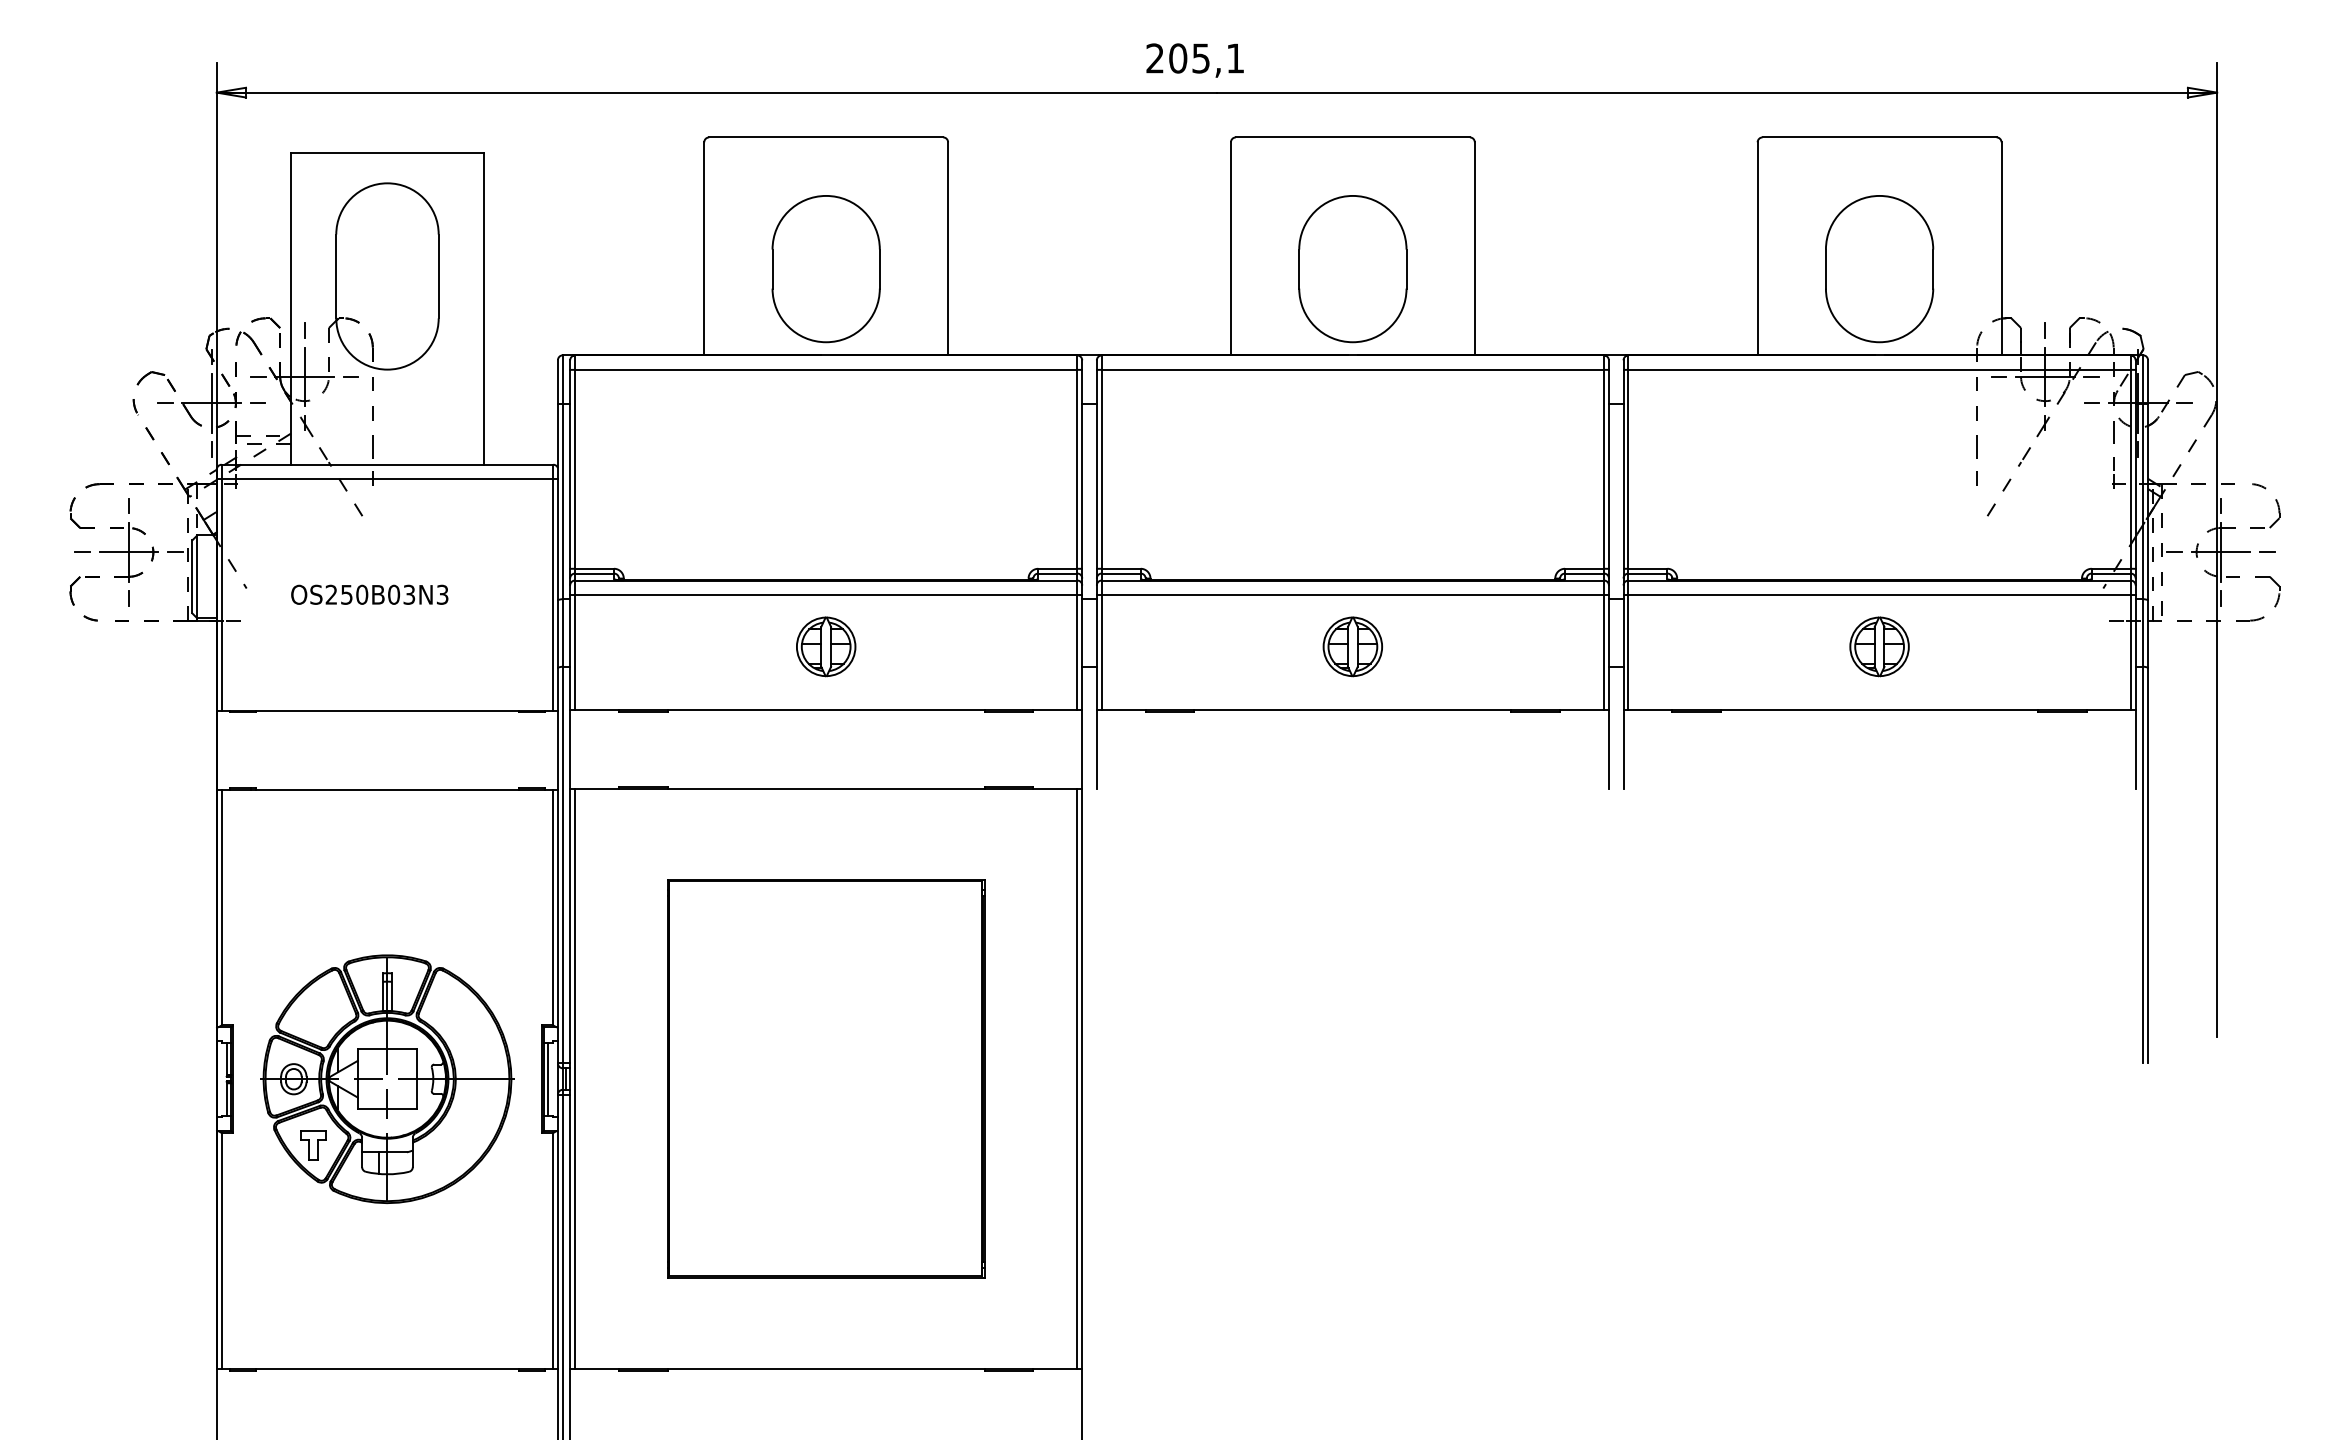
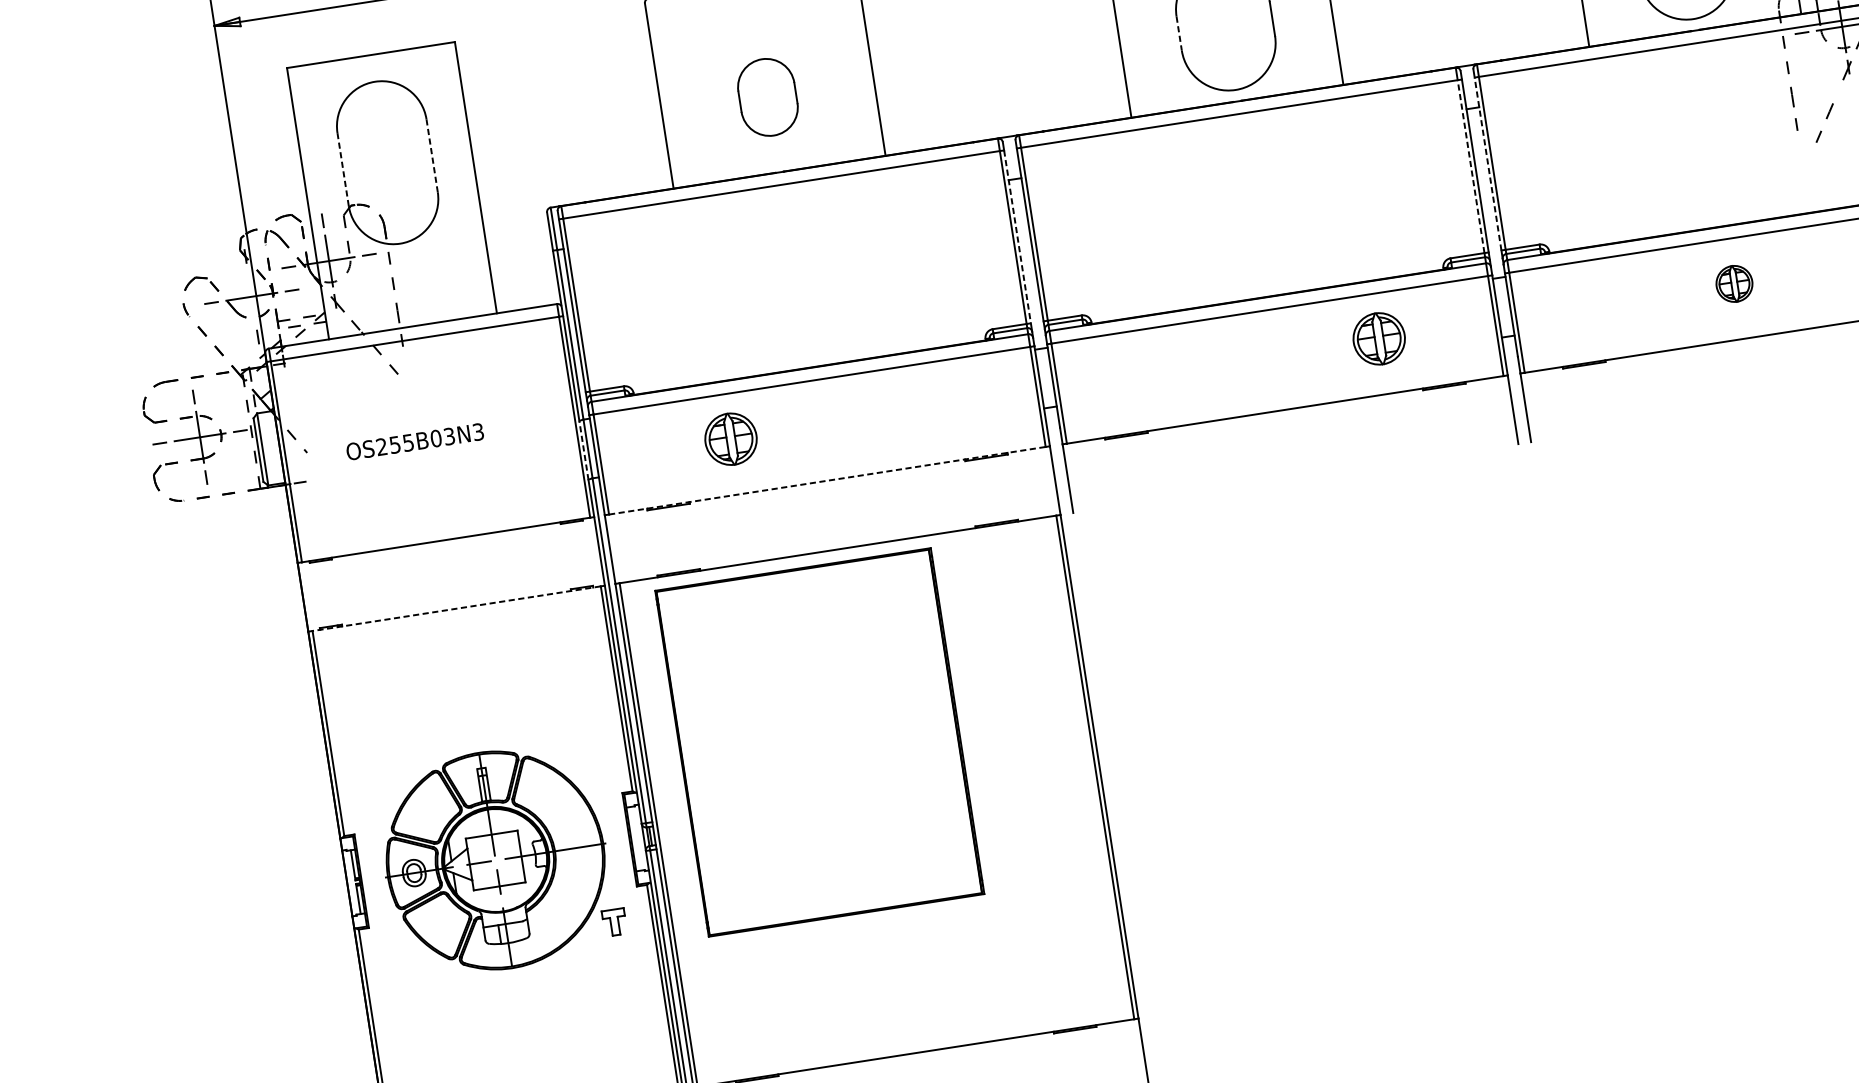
part: (825, 269) -> (767, 97), size x0.6
line: (1299, 269) -> (1179, 33), solid -> dashed
line: (336, 276) -> (343, 169), solid -> dashed
line: (438, 276) -> (432, 155), solid -> dashed
line: (211, 403) -> (251, 296), removed
line: (1604, 468) -> (1471, 165), solid -> dashed
line: (1623, 468) -> (1487, 163), solid -> dashed
line: (1082, 469) -> (1017, 236), solid -> dashed
part: (2008, 481) -> (1824, 122), size x0.6
text: (362, 594) -> (408, 442), OS250B03N3 -> OS255B03N3
line: (557, 634) -> (583, 451), solid -> dashed
part: (826, 646) -> (731, 438), moved
part: (1352, 646) -> (1378, 338), moved
part: (1879, 646) -> (1734, 283), size x0.7
line: (826, 710) -> (827, 480), solid -> dashed
line: (387, 789) -> (456, 608), solid -> dashed
line: (548, 1078) -> (635, 838), removed
part: (826, 1078) -> (820, 742), moved
part: (313, 1145) -> (614, 922), moved

